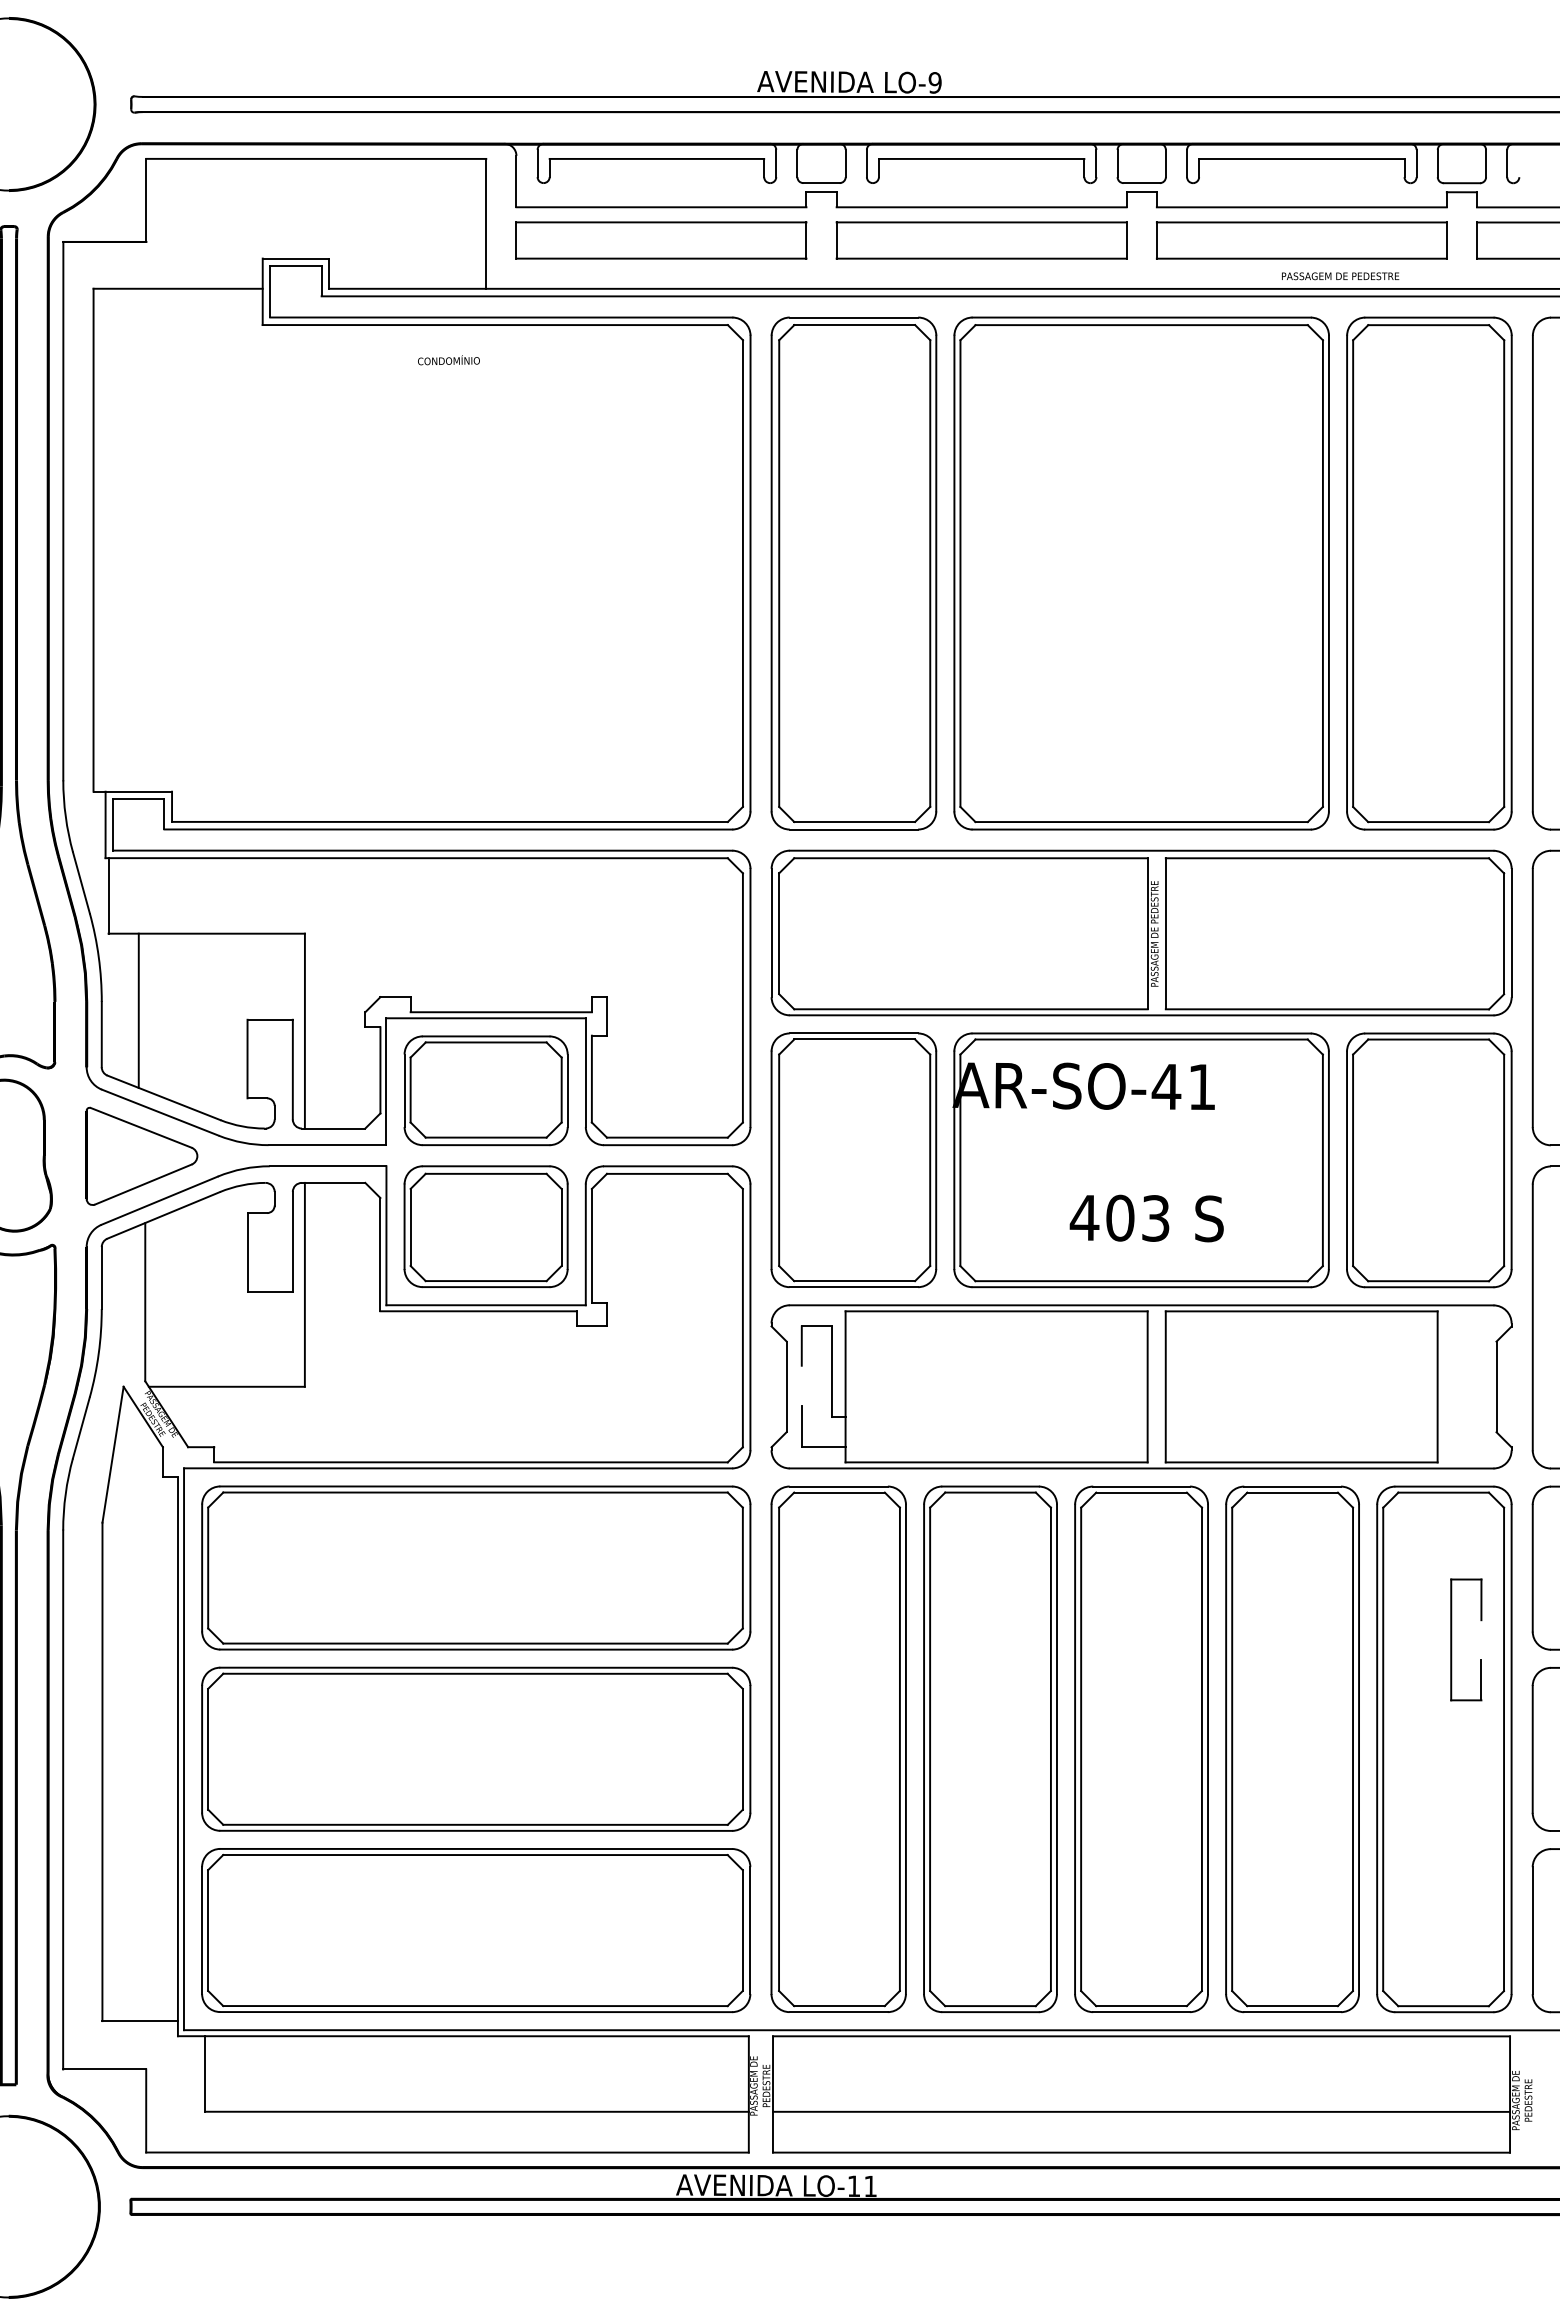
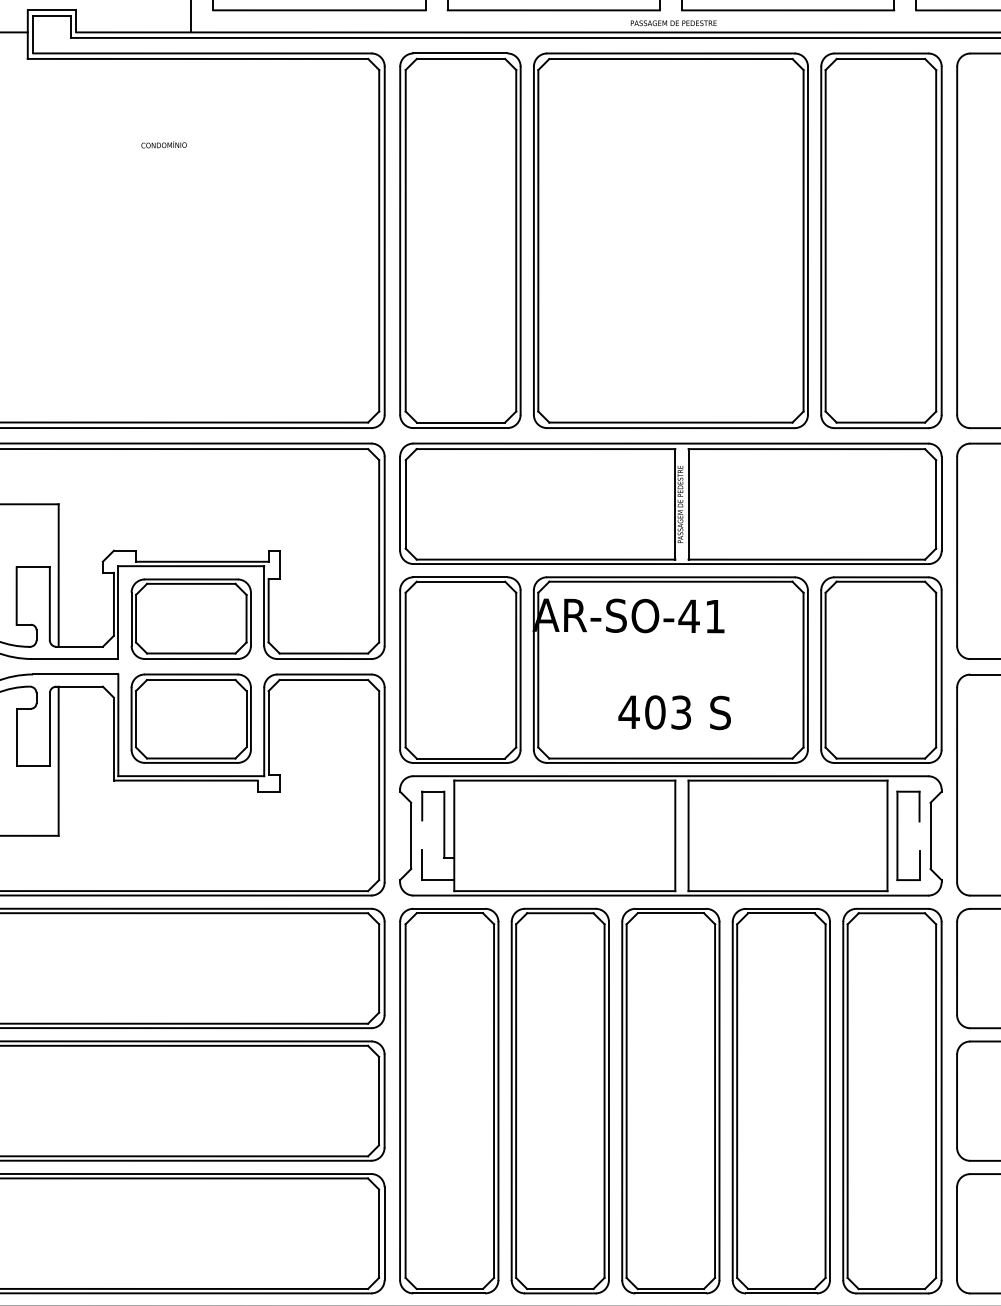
text: (1340, 276) -> (673, 23), moved
text: (448, 360) -> (163, 144), moved
part: (1452, 1639) -> (898, 835), moved

